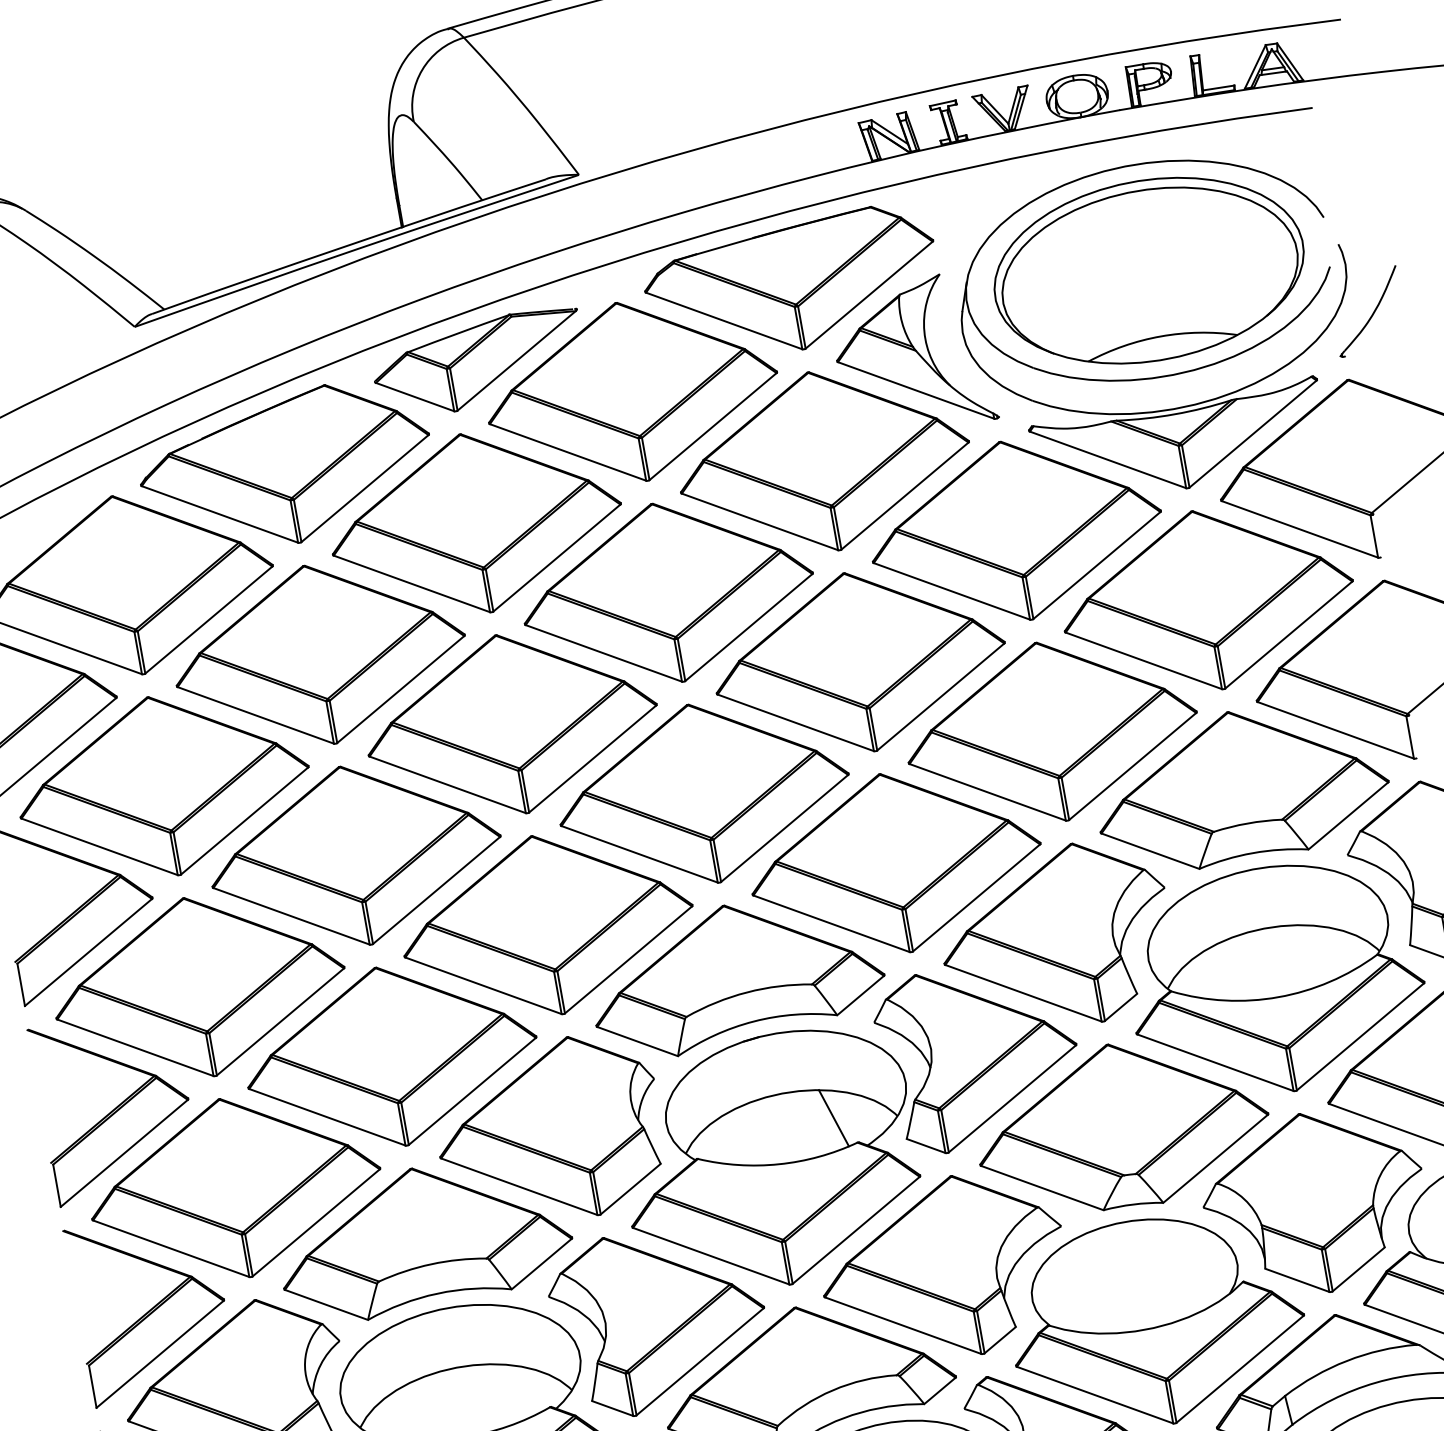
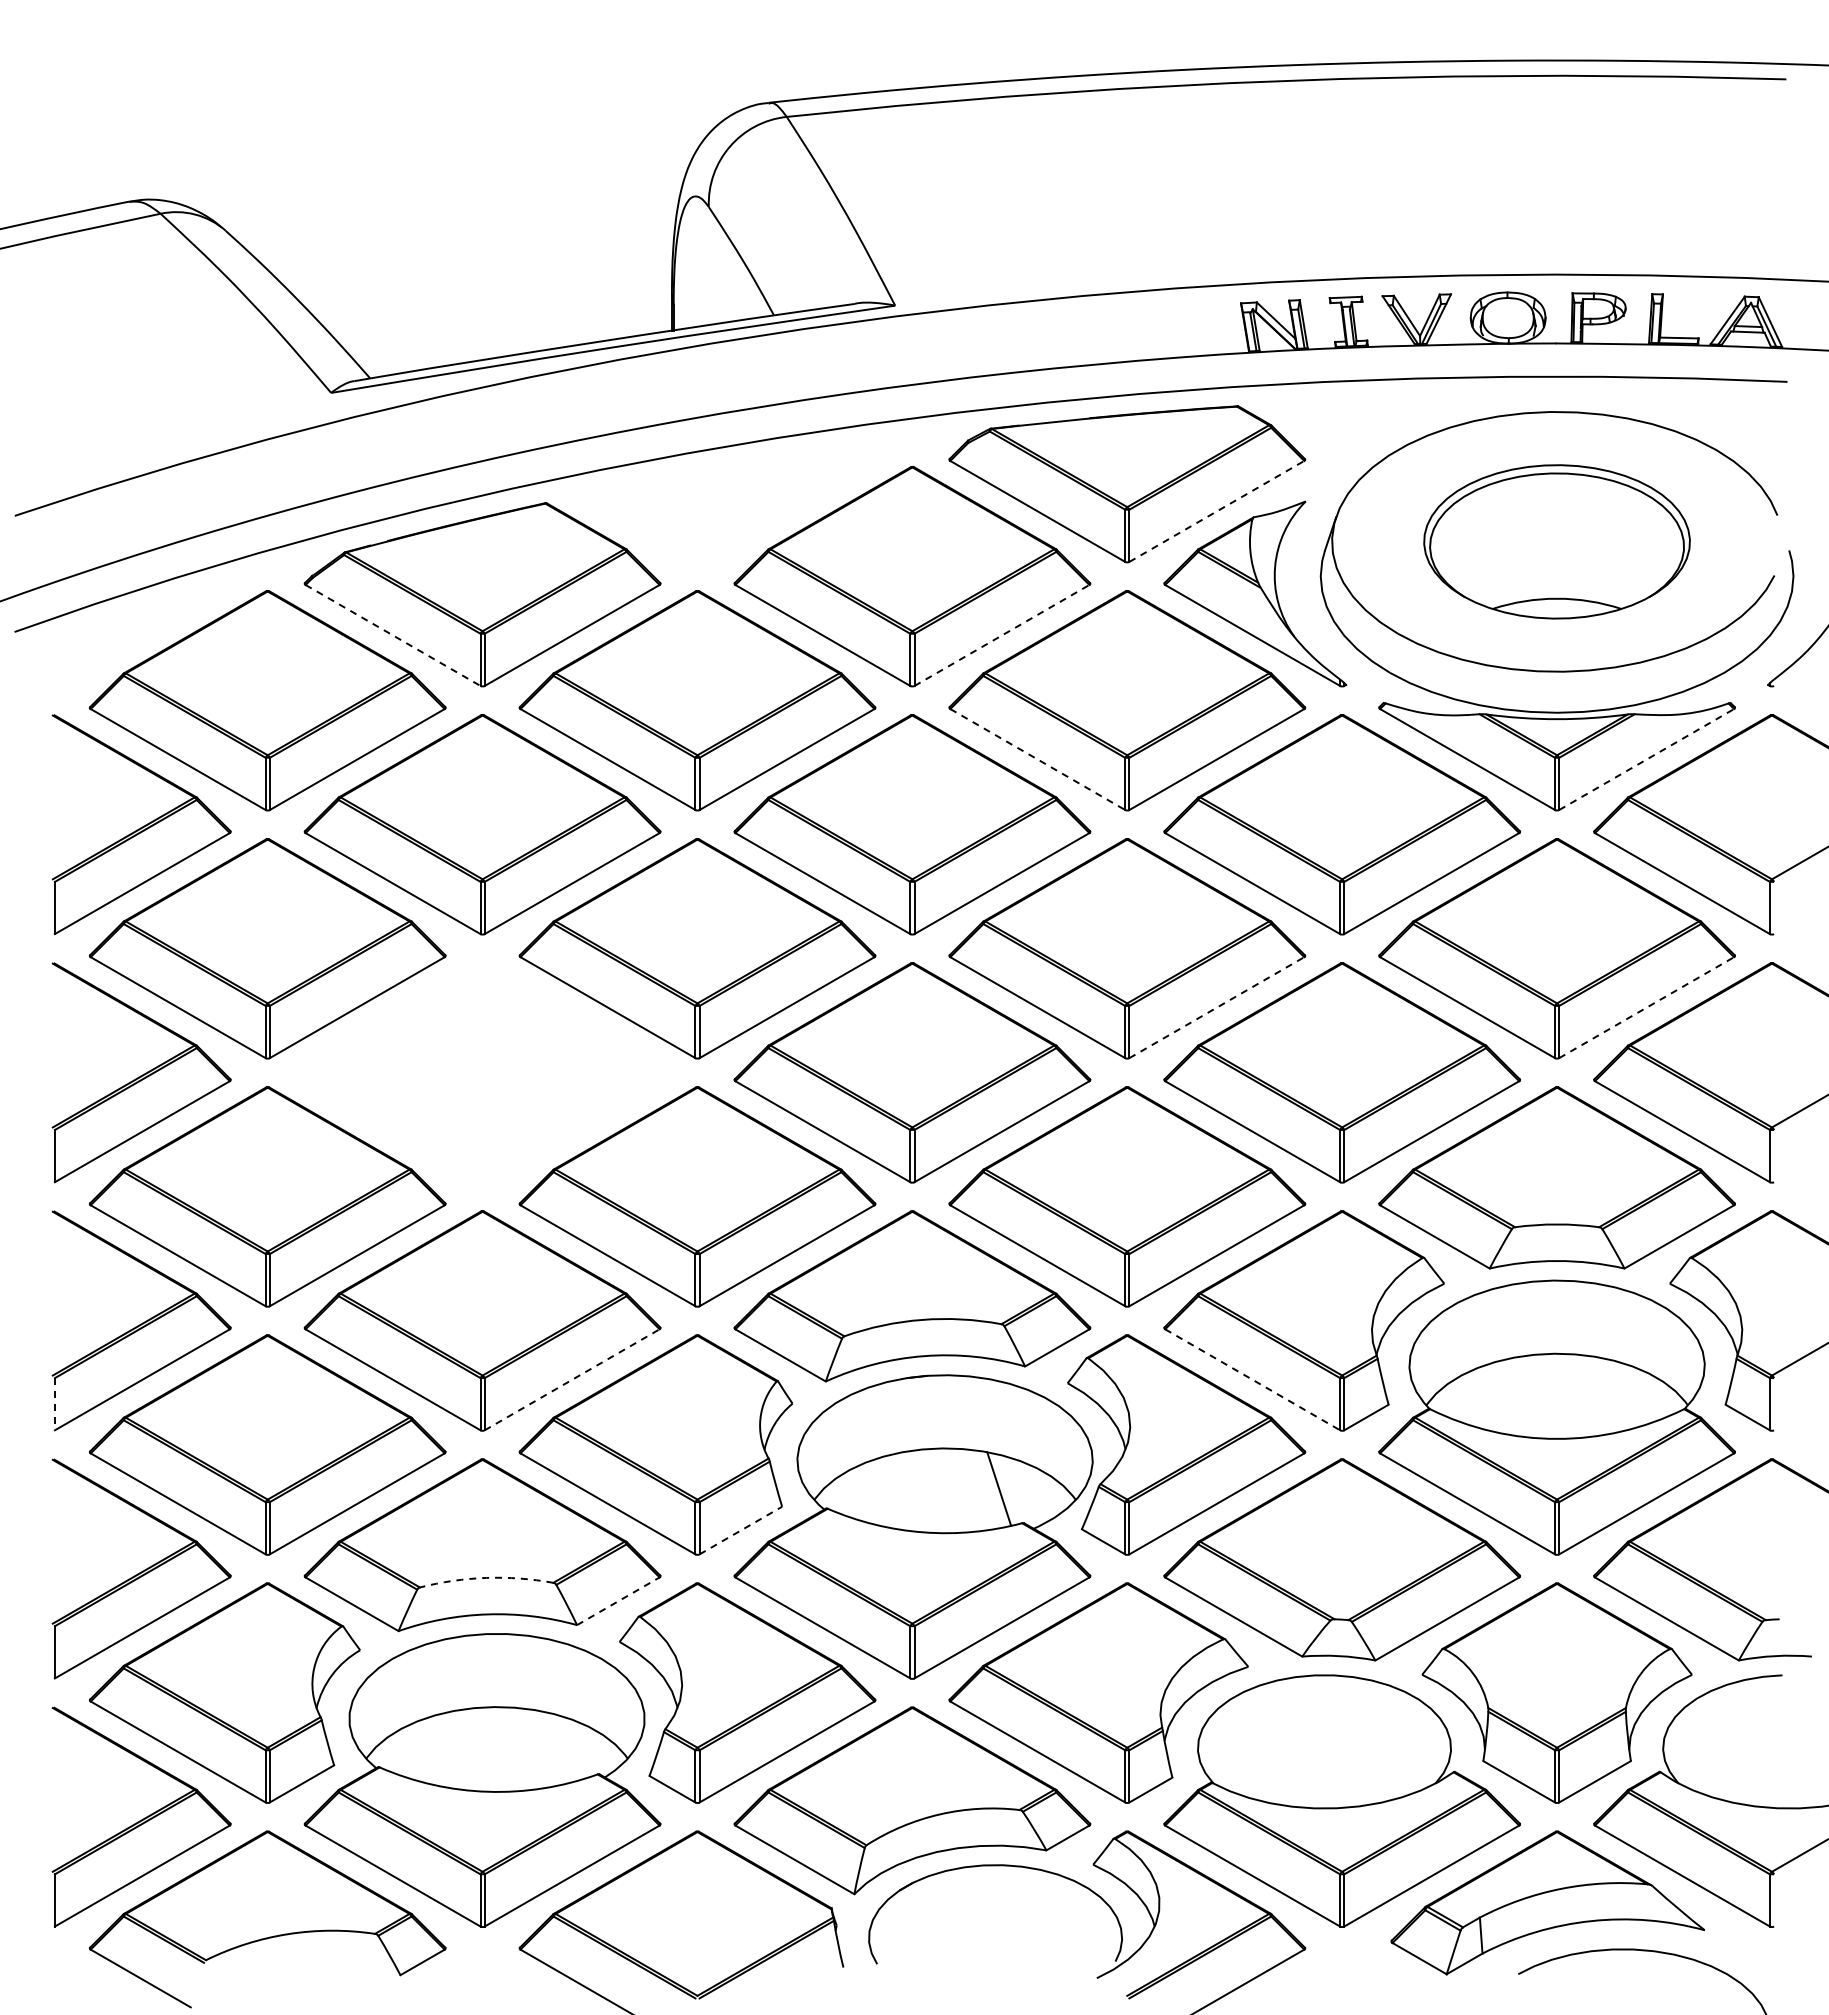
part: (1148, 270) -> (1556, 541), size x0.7
line: (869, 295) -> (1217, 511), solid -> dashed
part: (479, 363) -> (735, 509), removed
line: (713, 426) -> (1002, 635), solid -> dashed
line: (1253, 433) -> (1647, 759), solid -> dashed
line: (220, 514) -> (393, 635), solid -> dashed
line: (760, 521) -> (1038, 759), solid -> dashed
line: (1289, 634) -> (1647, 1007), solid -> dashed
line: (941, 696) -> (1217, 1007), solid -> dashed
part: (355, 855) -> (482, 1072), removed
line: (1024, 993) -> (1253, 1380), solid -> dashed
line: (472, 1091) -> (572, 1379), solid -> dashed
line: (56, 1186) -> (54, 1404), solid -> dashed
line: (630, 1189) -> (740, 1530), solid -> dashed
arc: (431, 1263) -> (486, 1577), solid -> dashed
line: (541, 1264) -> (618, 1601), solid -> dashed

